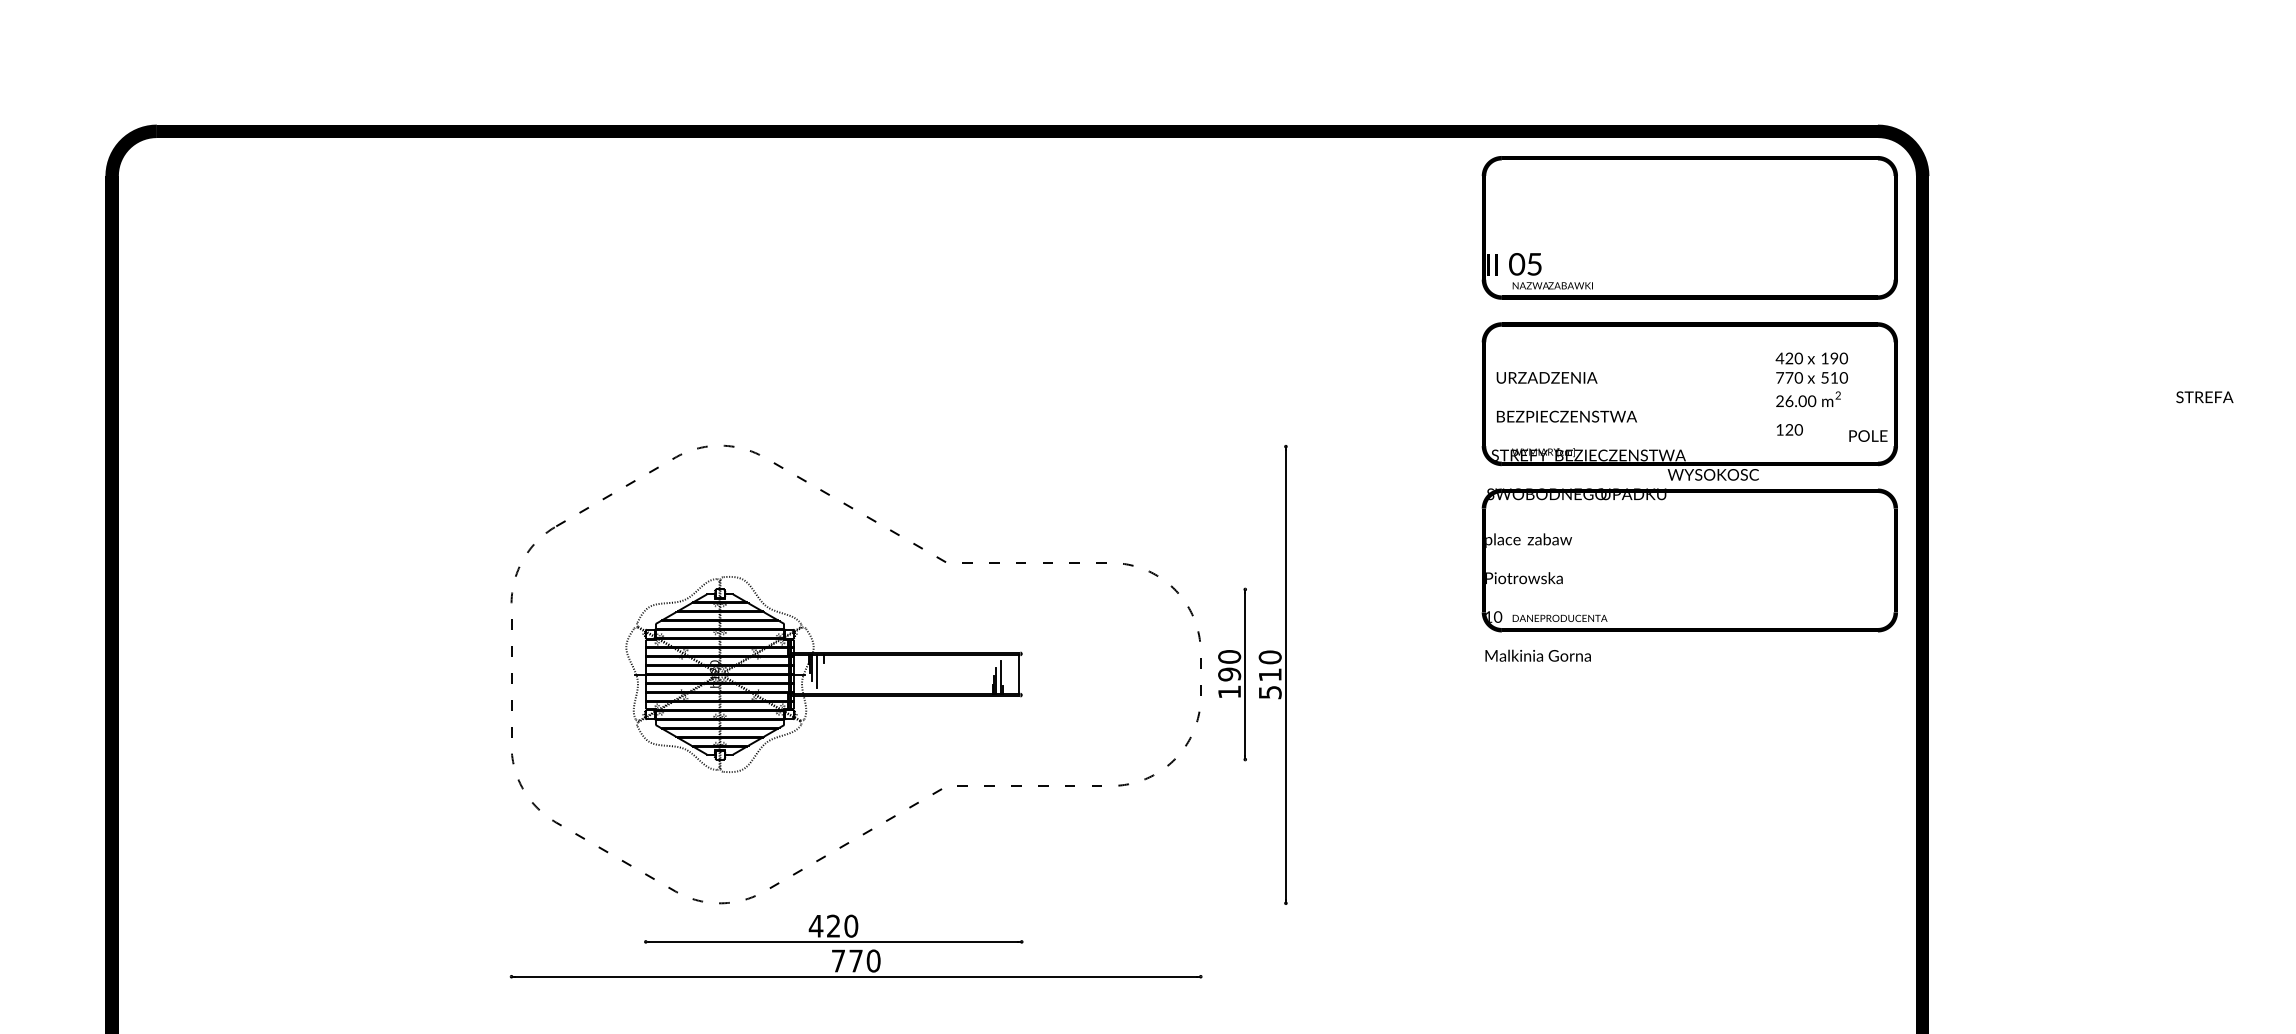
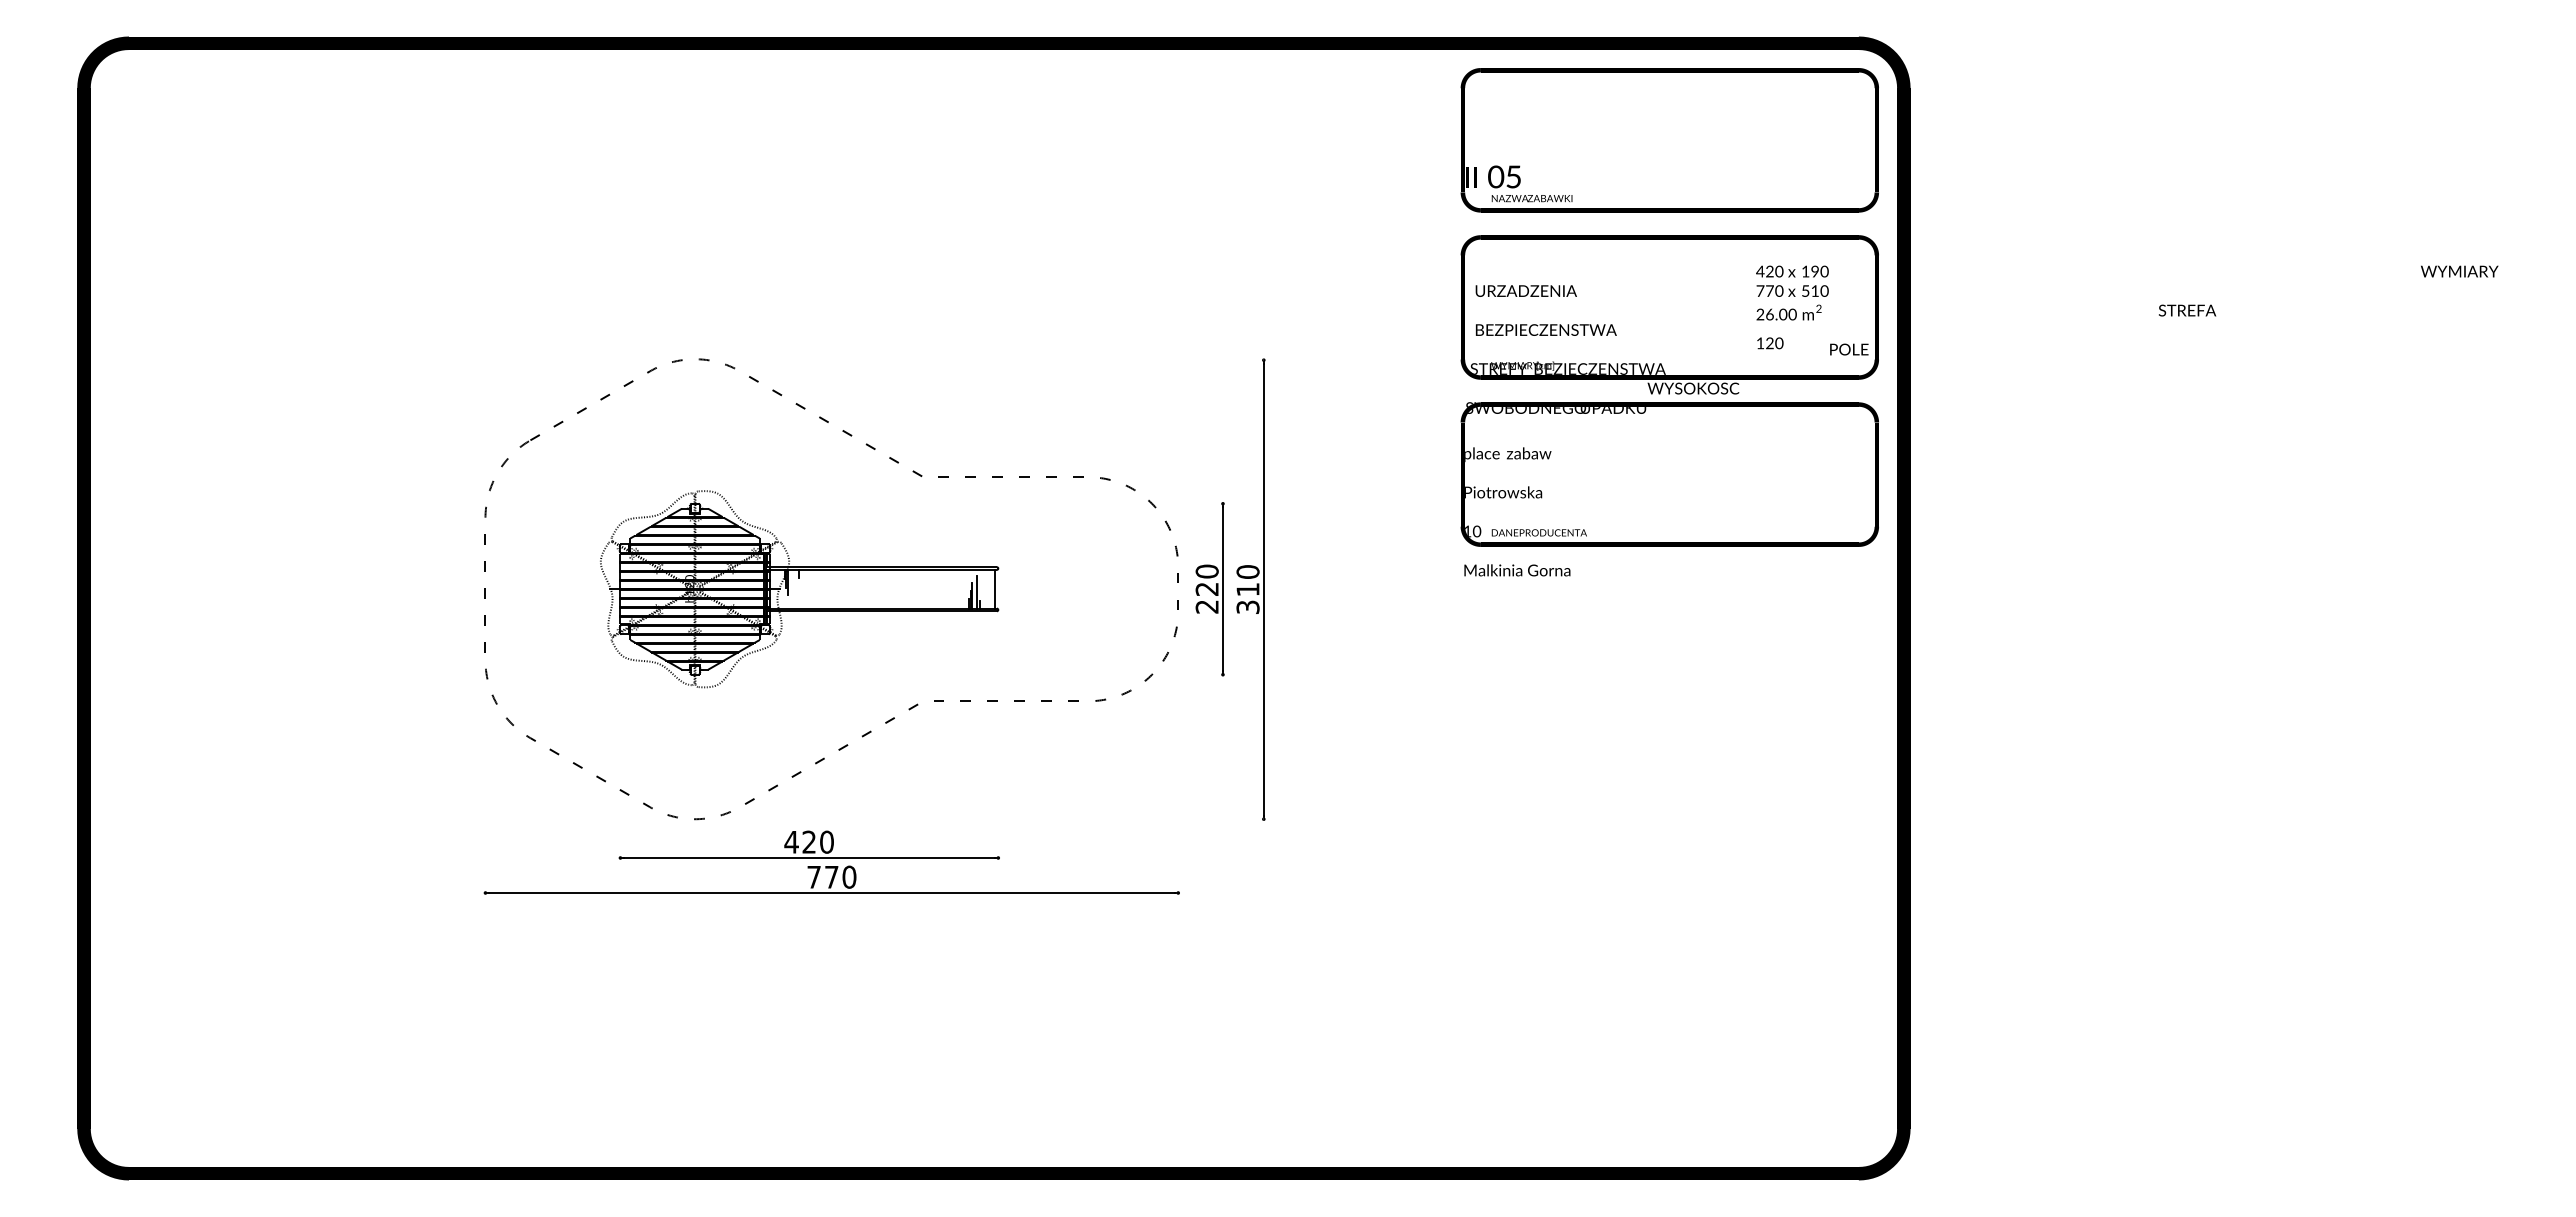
line: (817, 670) -> (792, 585), removed
text: (1228, 682) -> (1206, 597), 190 -> 220
text: (1269, 691) -> (1247, 606), 510 -> 310

